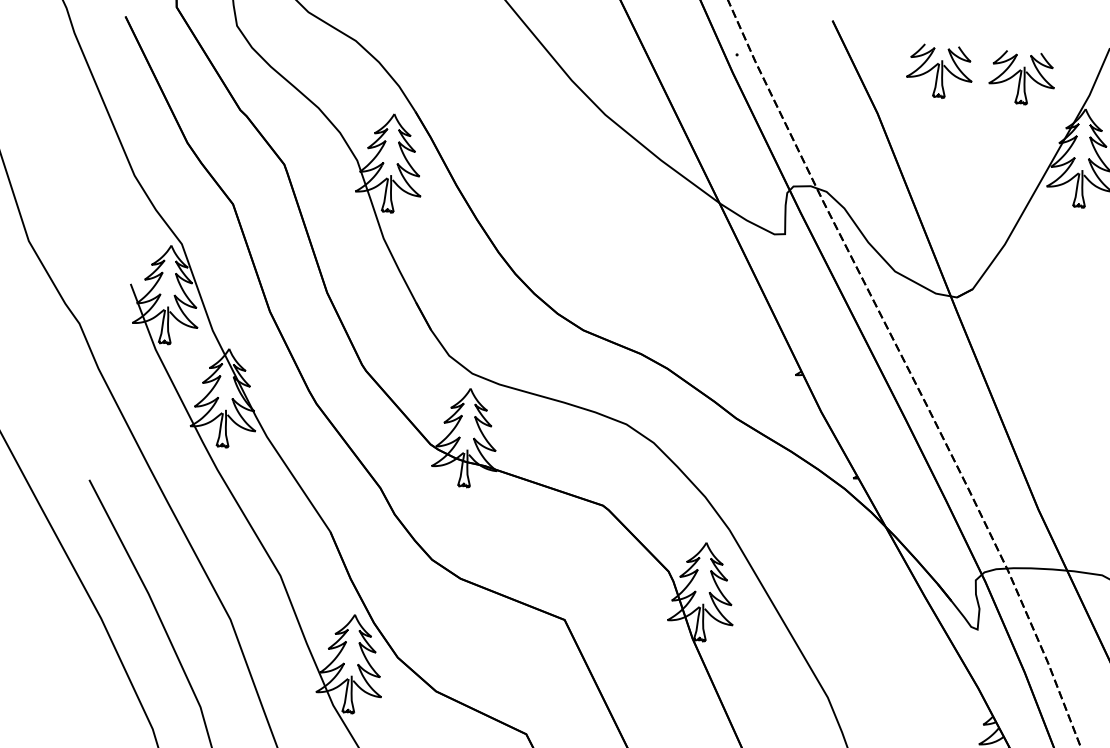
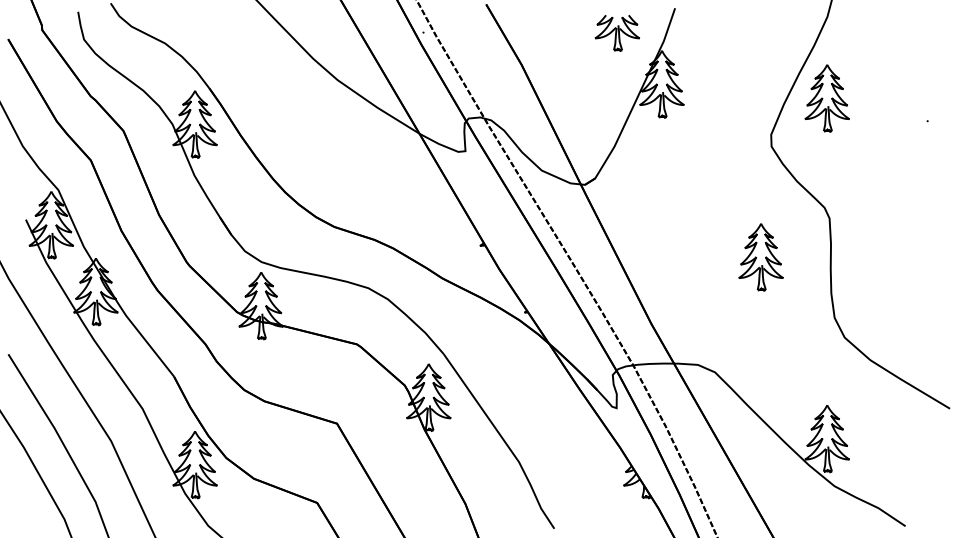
part: (938, 72) -> (560, 33), removed

